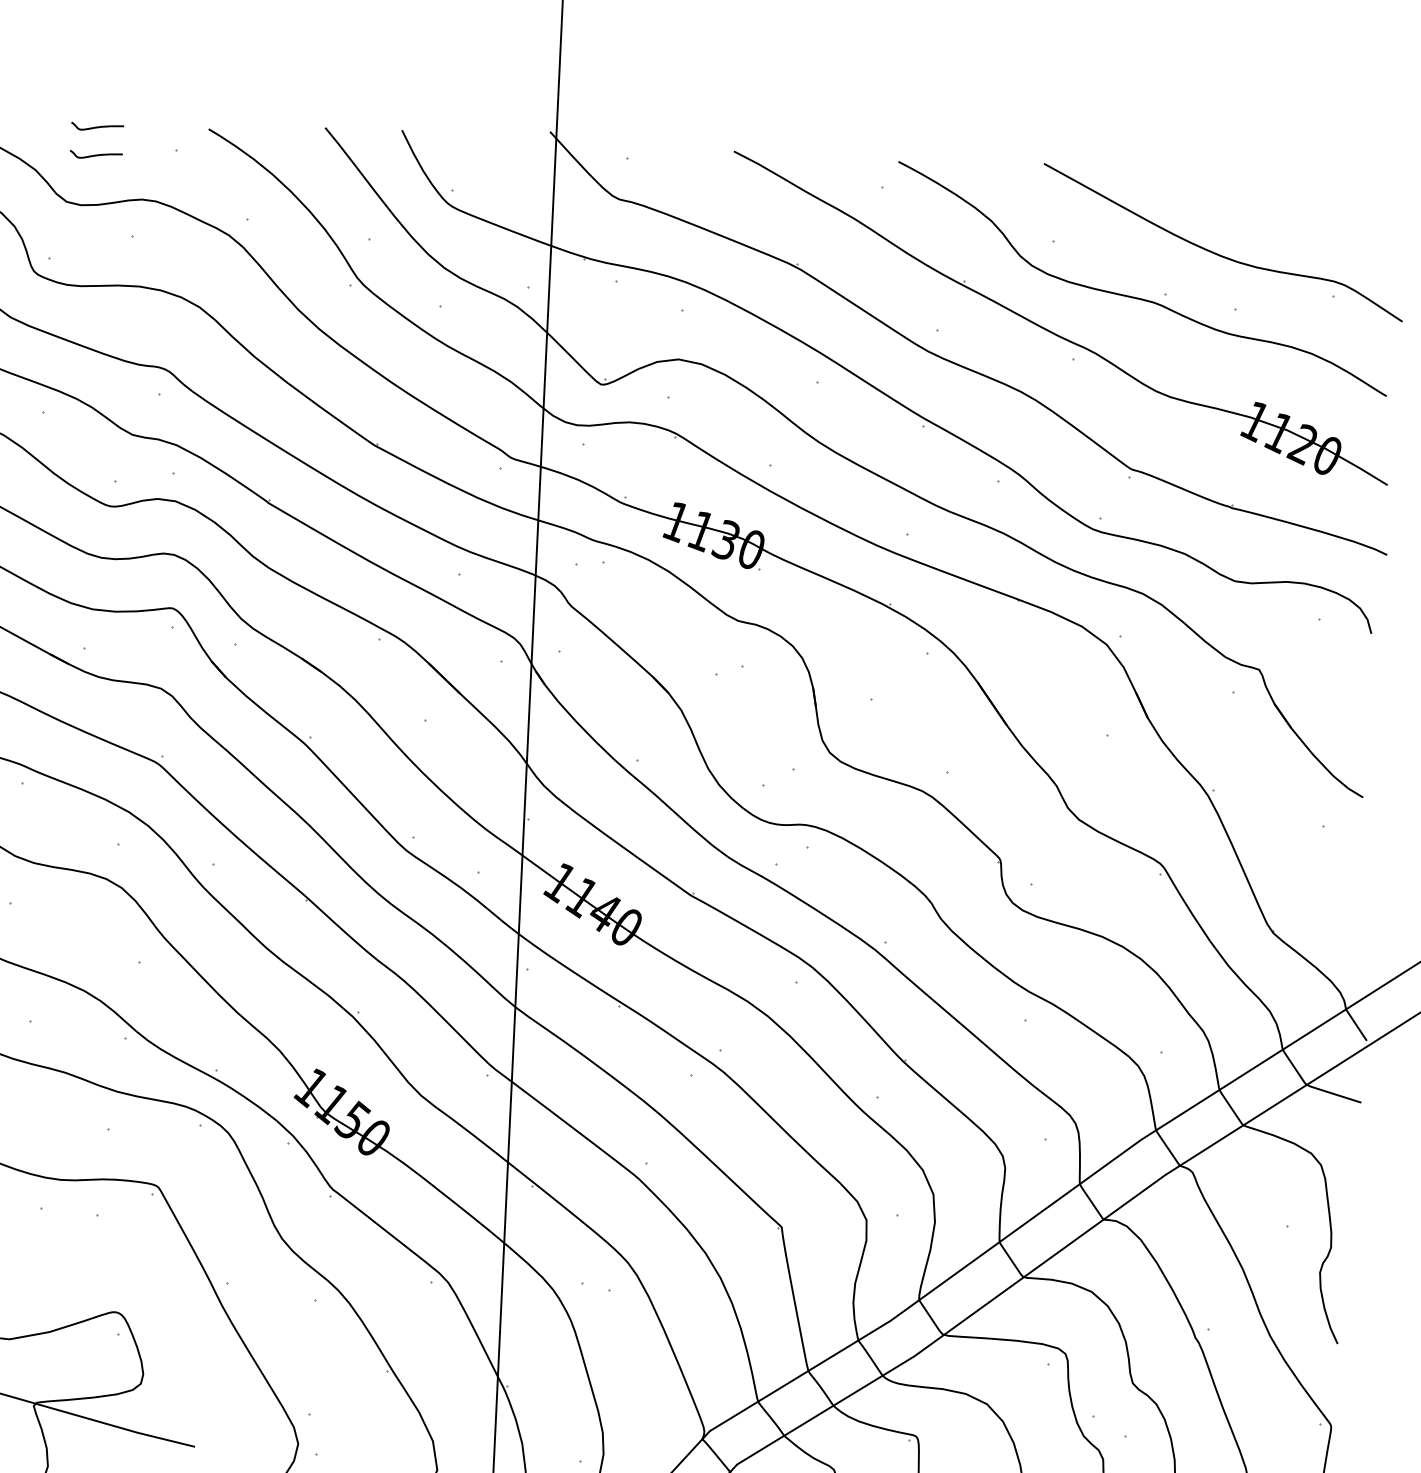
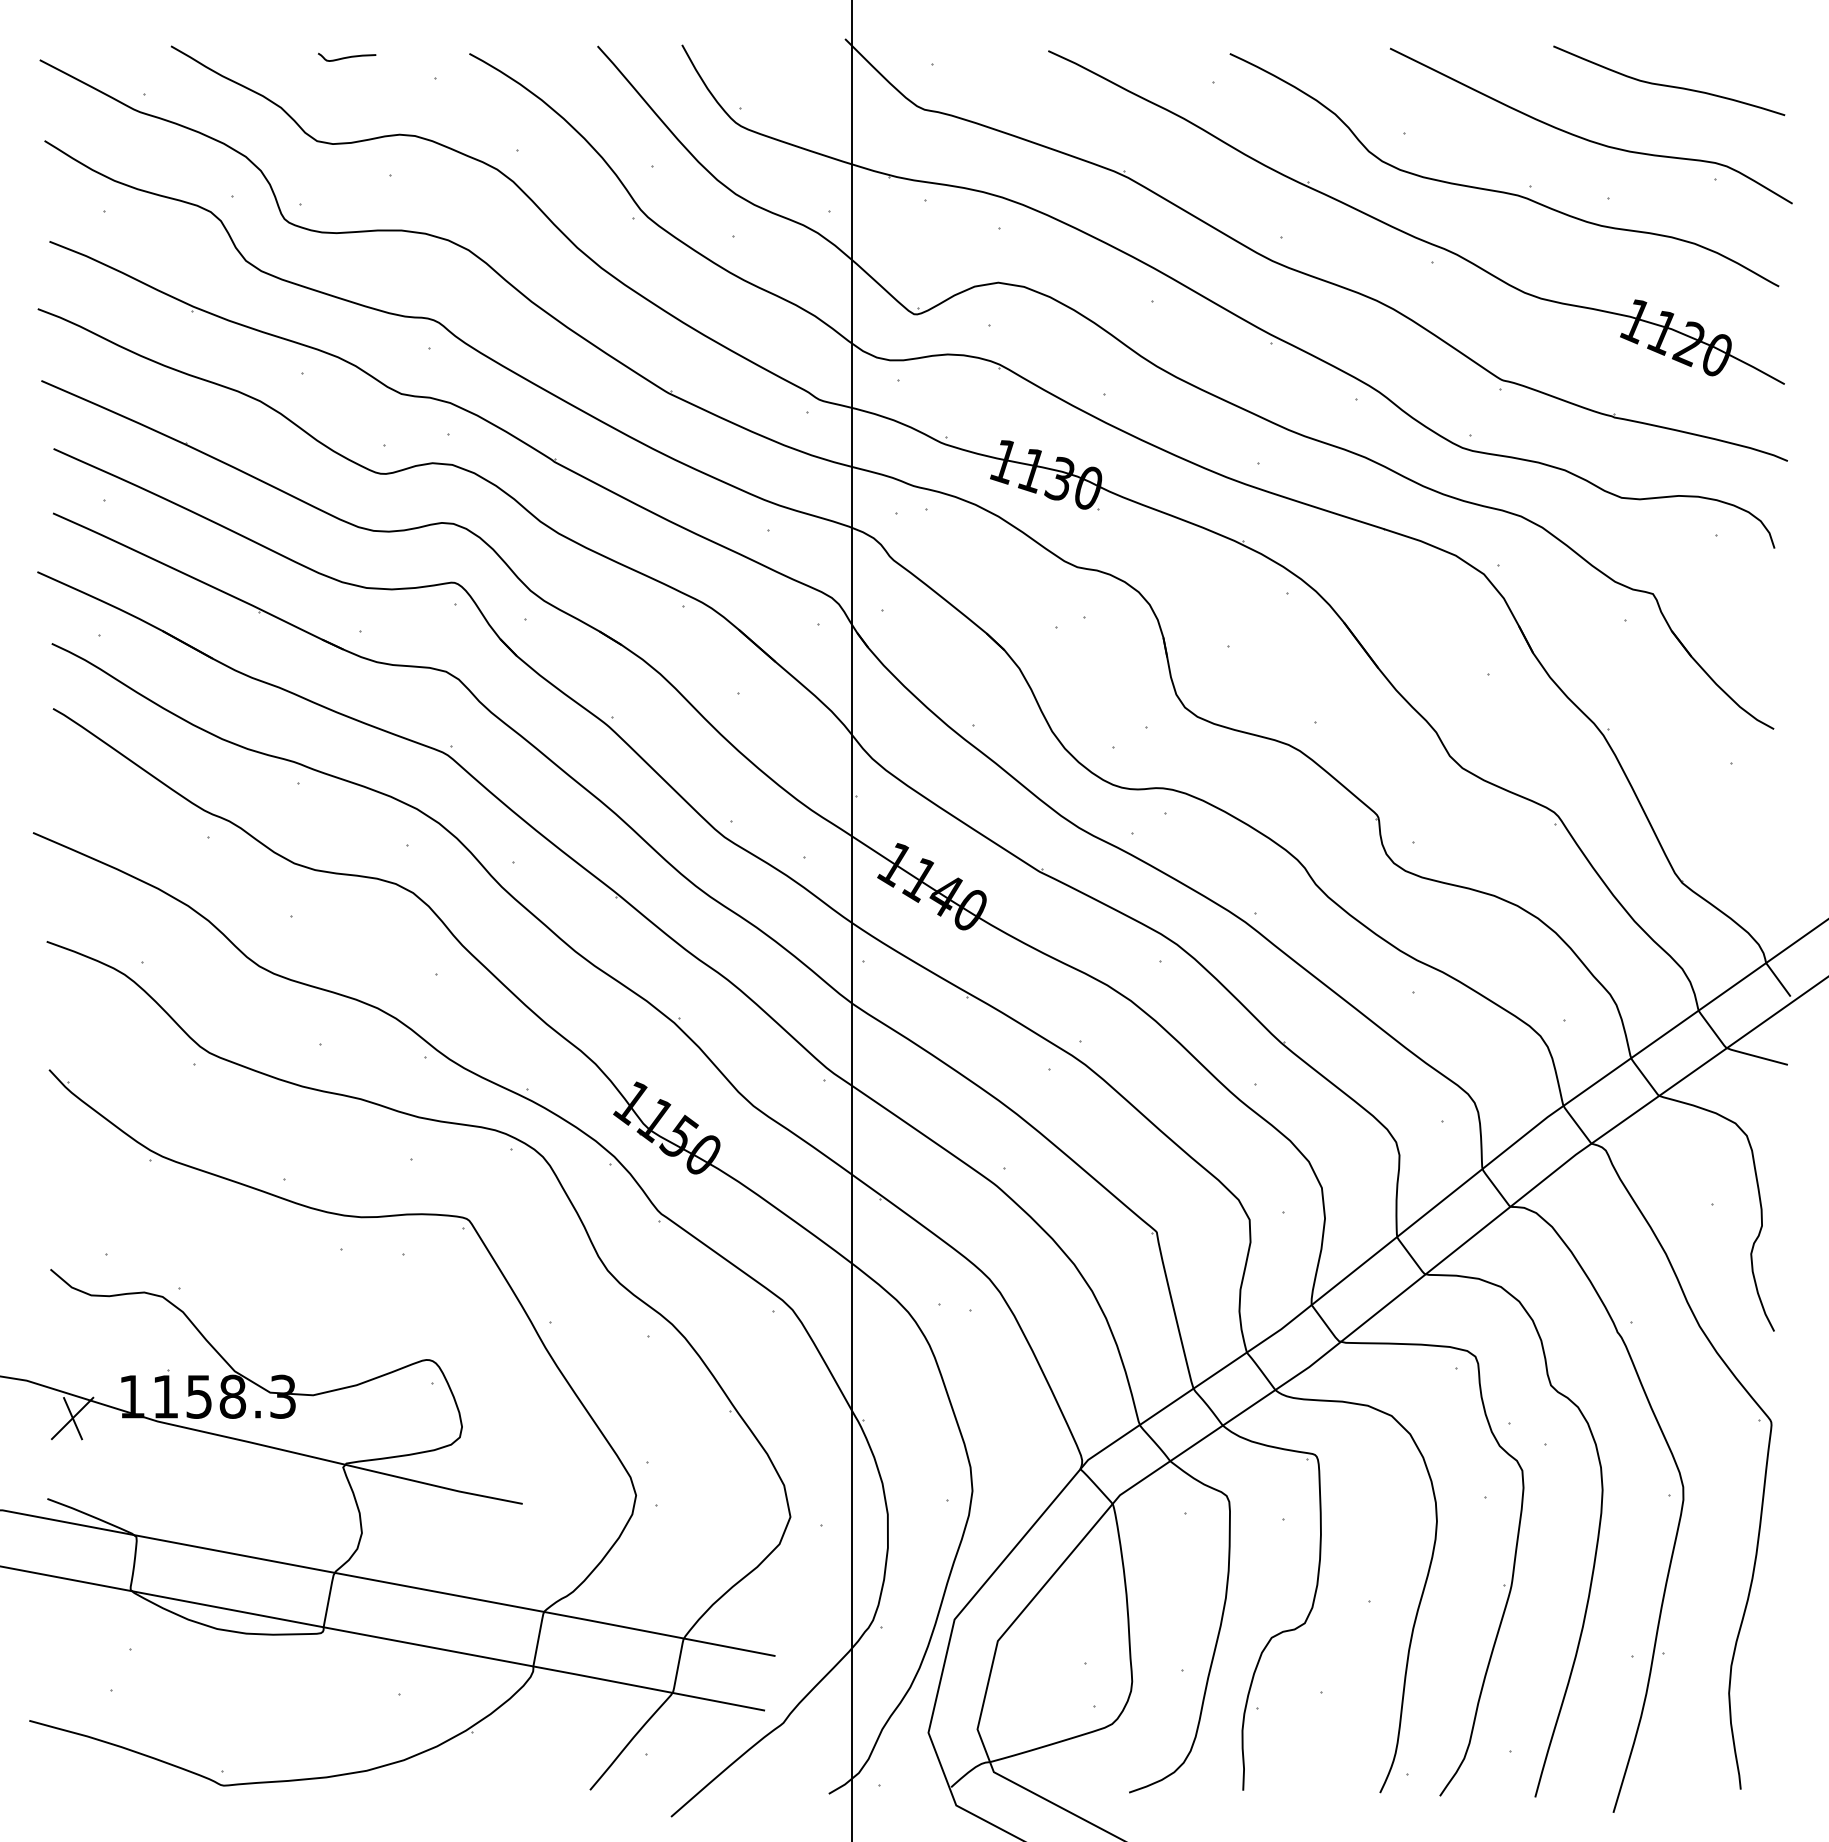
curve: (96, 154) -> (347, 87), removed
curve: (1293, 208) -> (1666, 84), added

